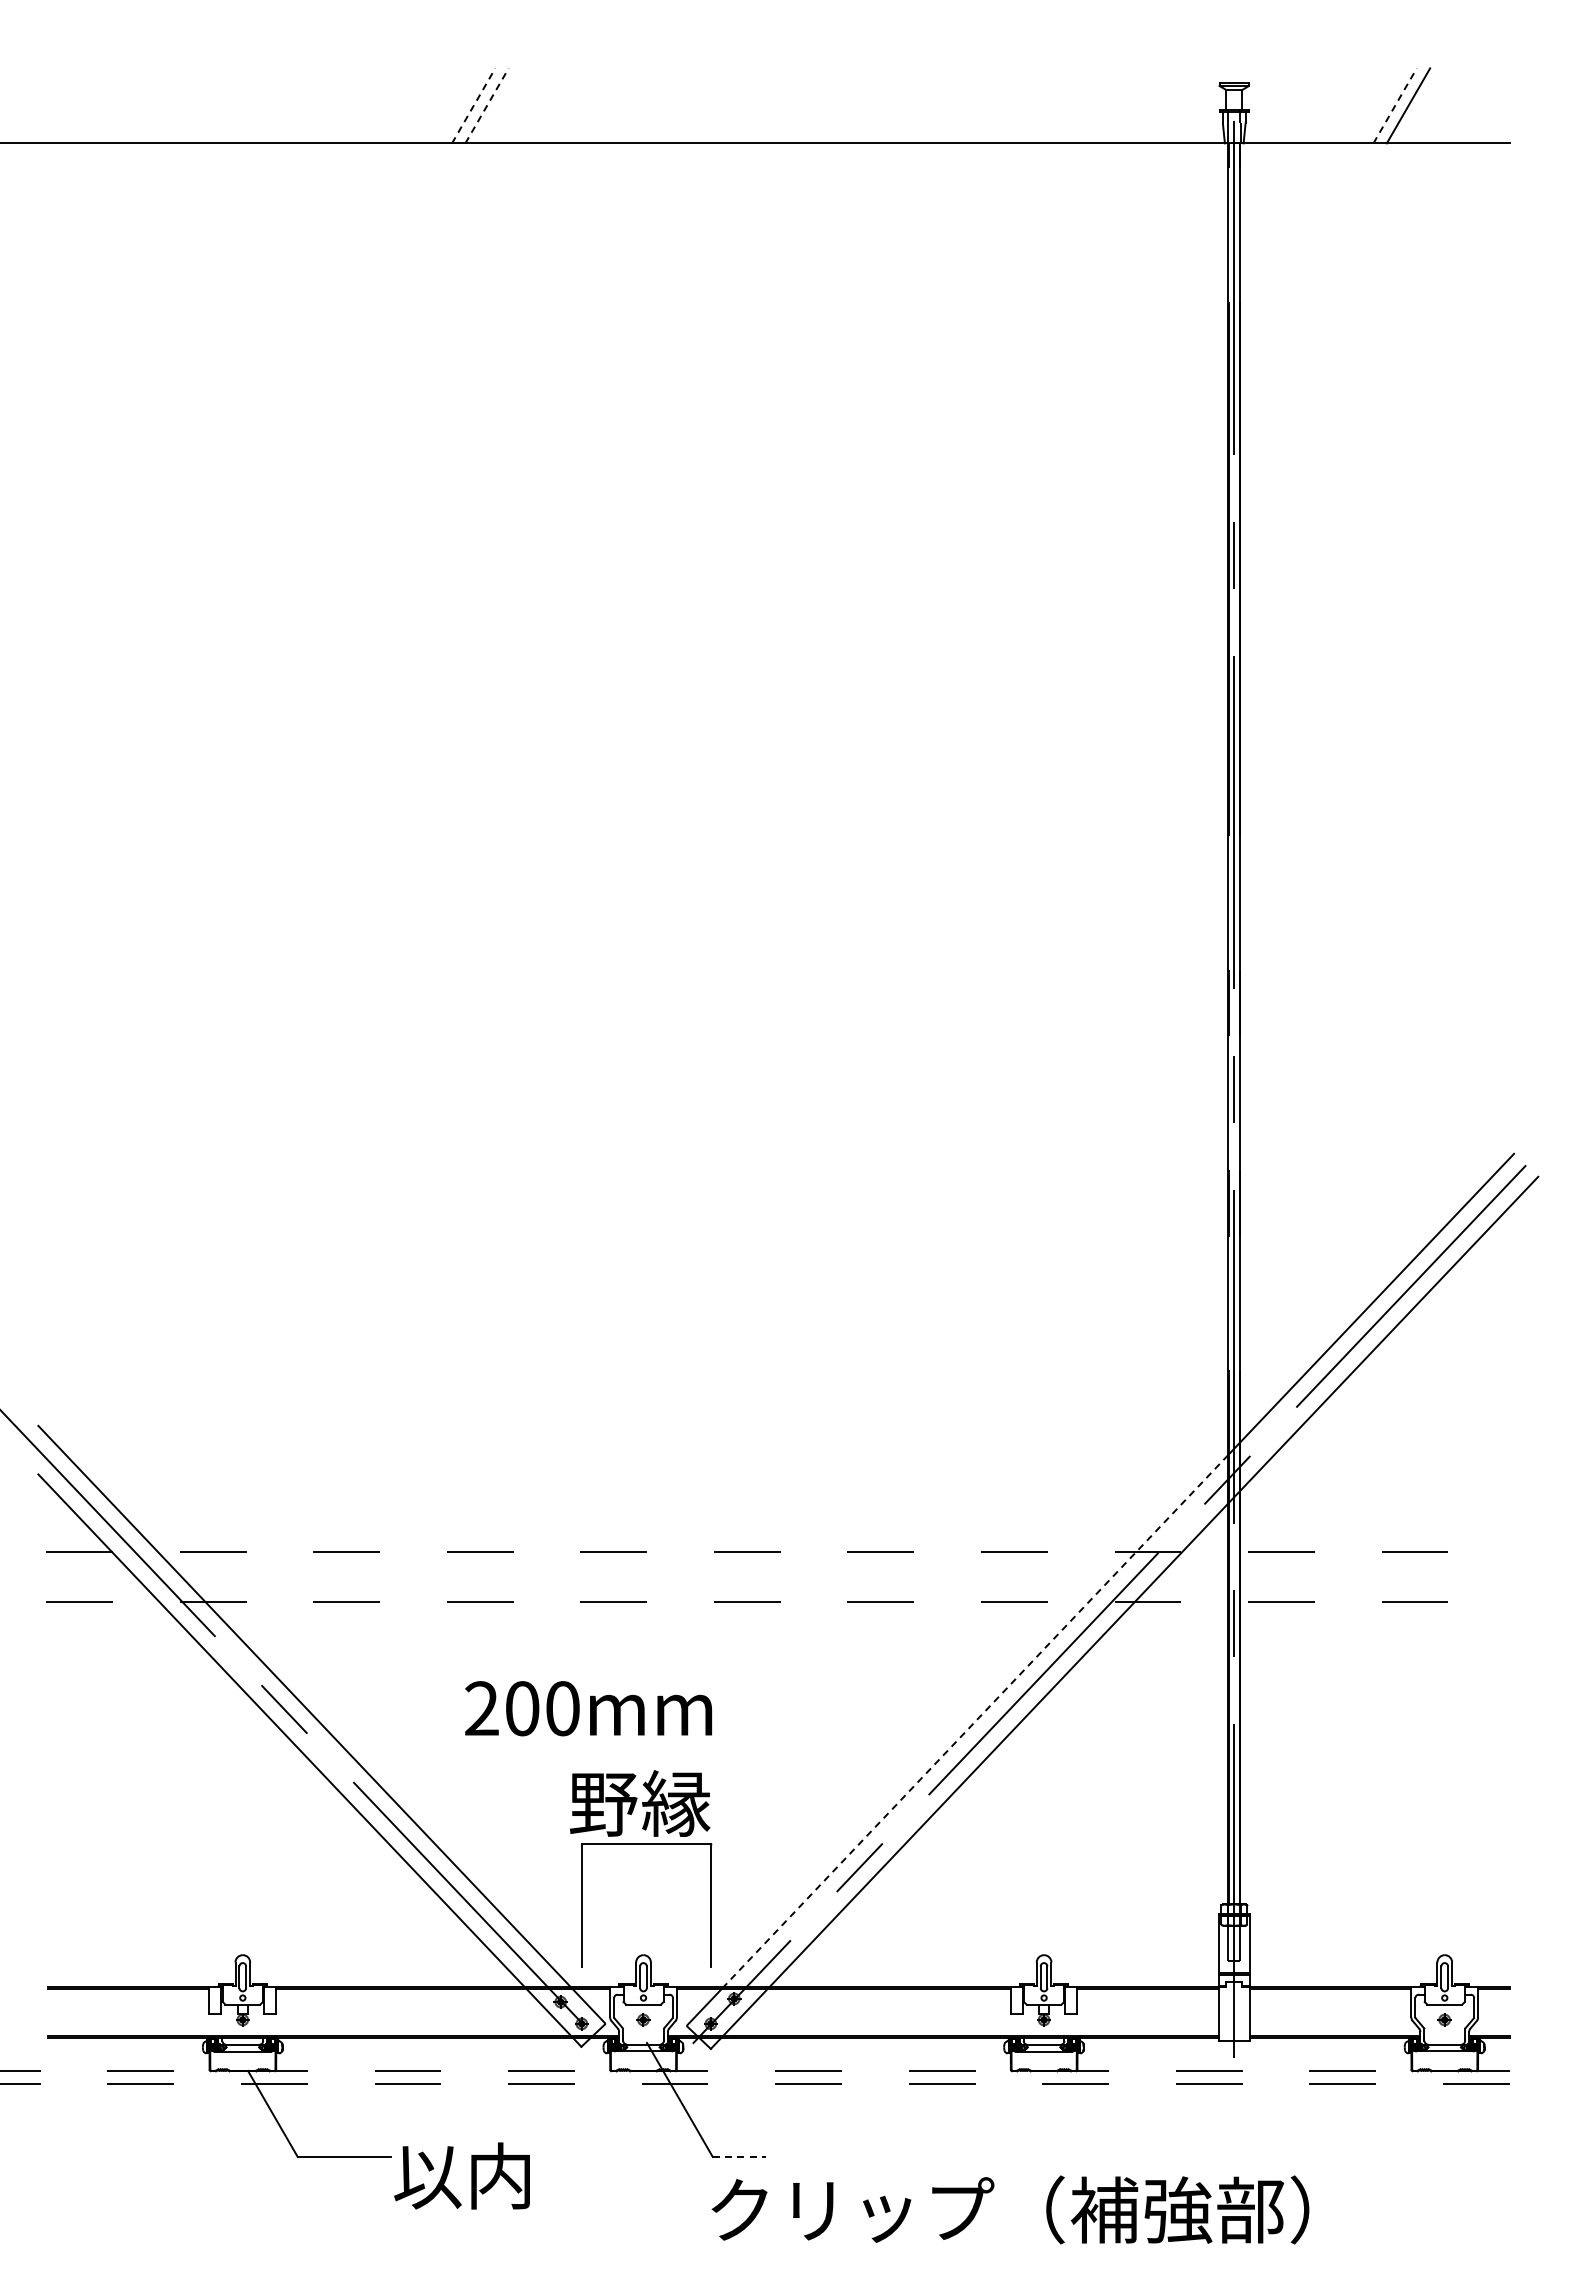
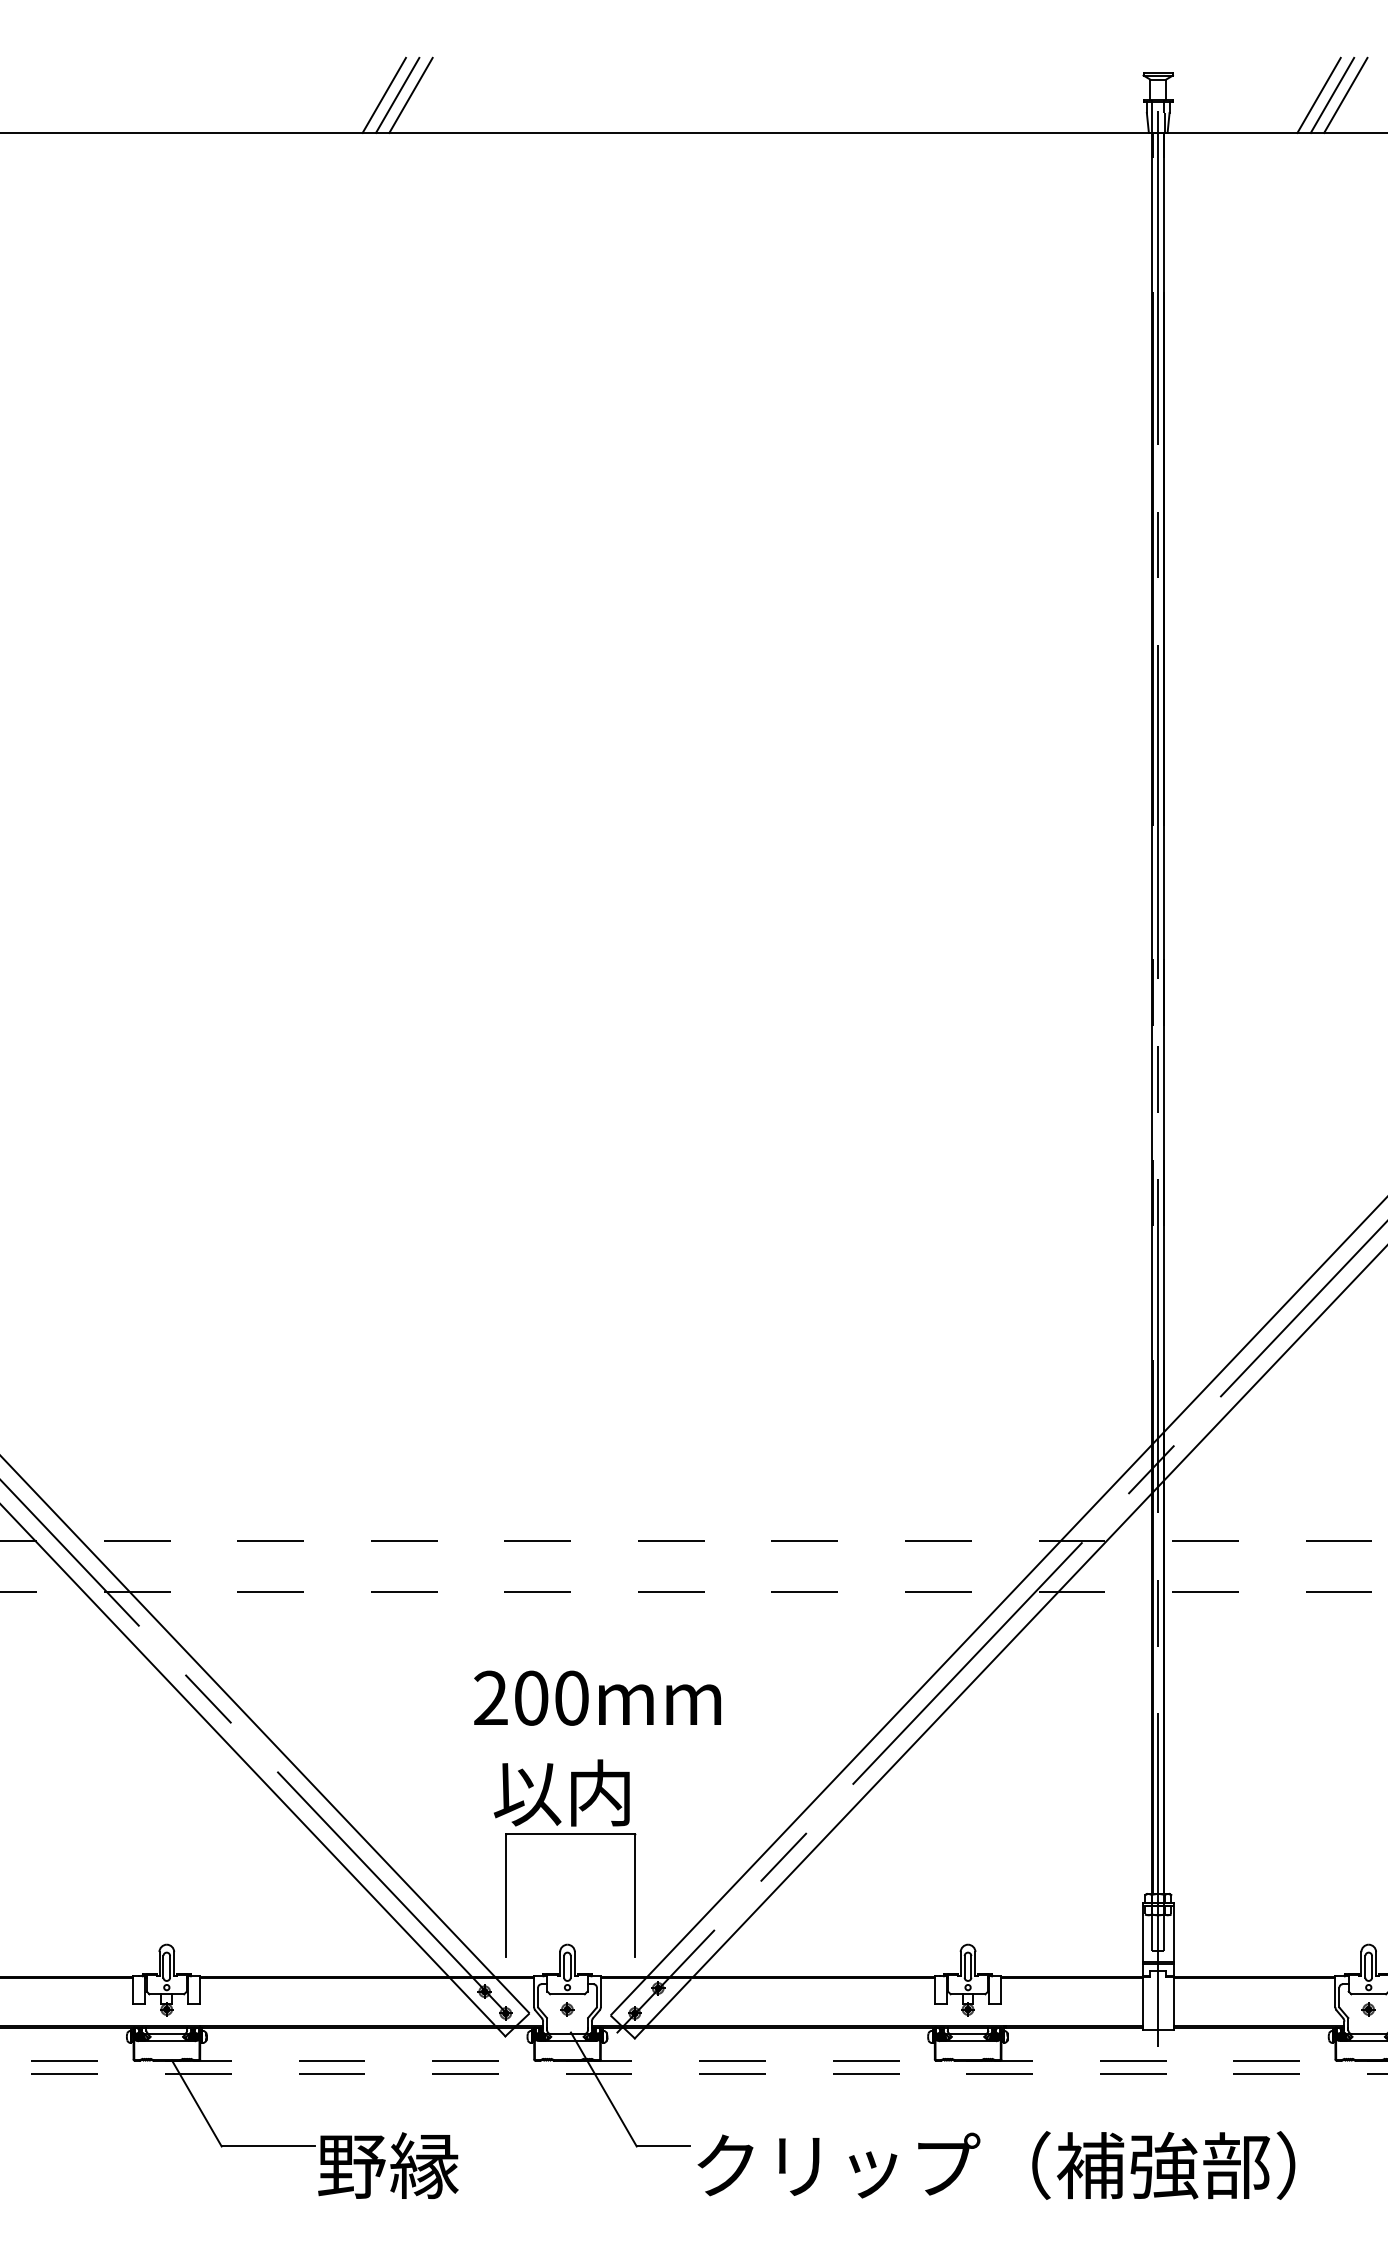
line: (460, 105) -> (384, 95), added
line: (473, 105) -> (397, 95), dashed -> solid
line: (487, 105) -> (411, 95), dashed -> solid
line: (1395, 105) -> (1319, 95), dashed -> solid
line: (1421, 105) -> (1345, 95), added
text: (588, 1708) -> (597, 1698), moved
line: (975, 1721) -> (899, 1711), dashed -> solid
text: (639, 1802) -> (563, 1792), 野縁 -> 以内
line: (739, 2156) -> (663, 2146), dashed -> solid
text: (464, 2175) -> (388, 2165), 以内 -> 野縁
text: (1010, 2209) -> (996, 2165), moved

